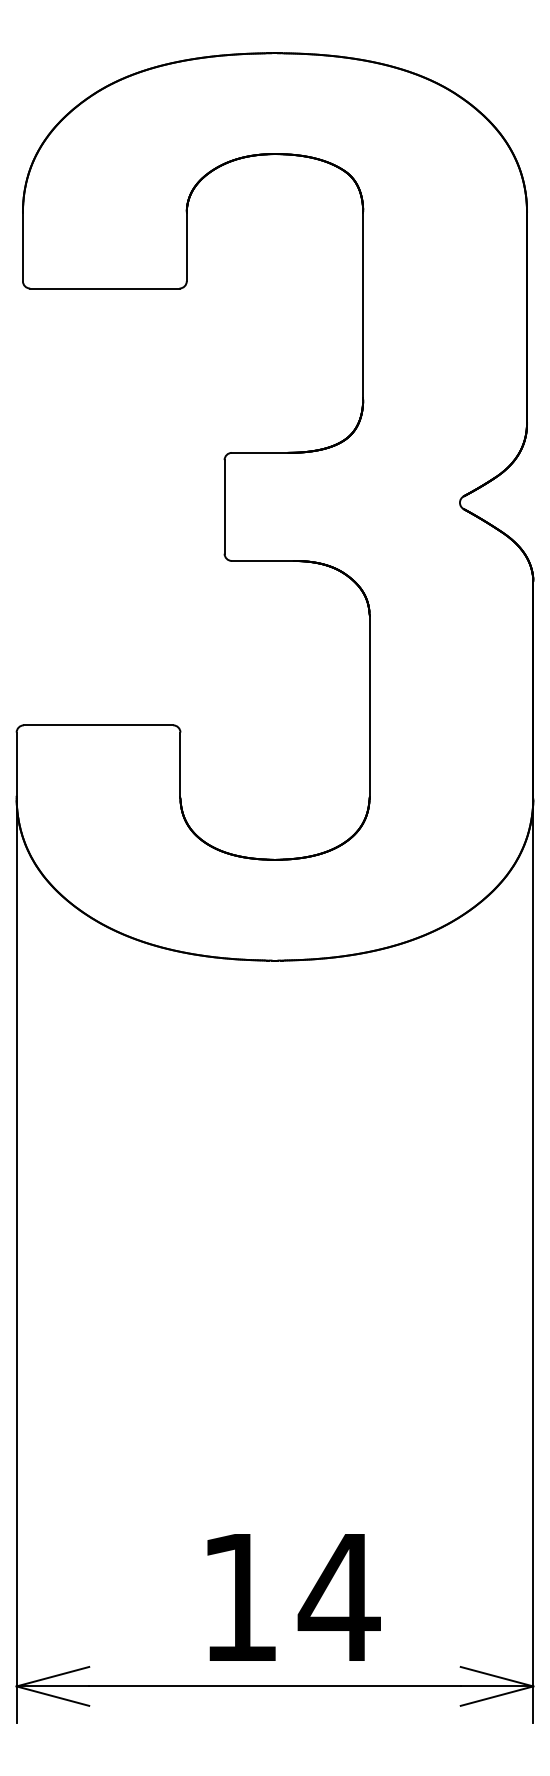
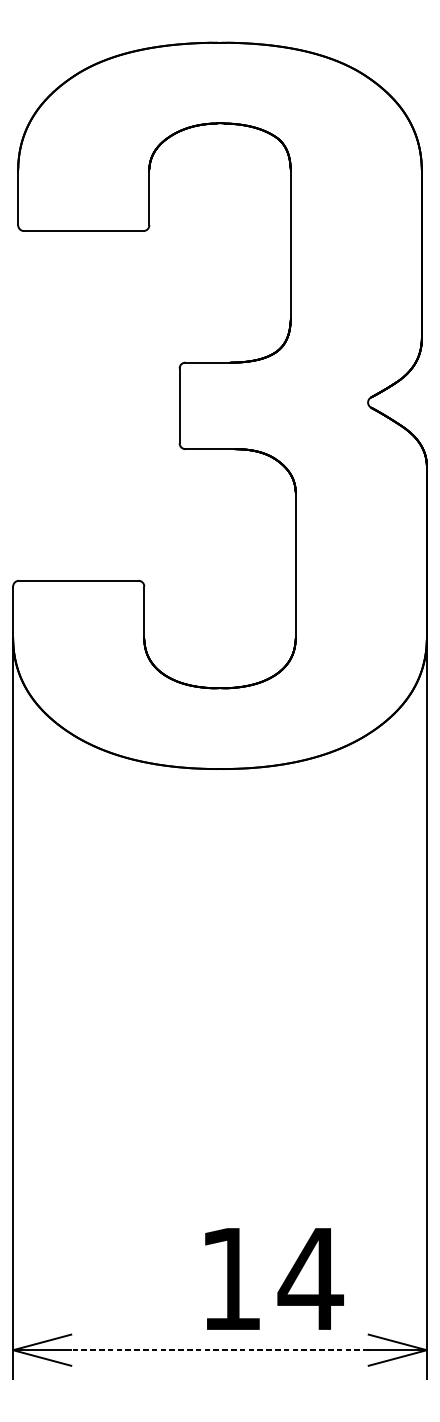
text: (293, 1597) -> (274, 1279), moved
line: (274, 1686) -> (219, 1350), solid -> dashed

